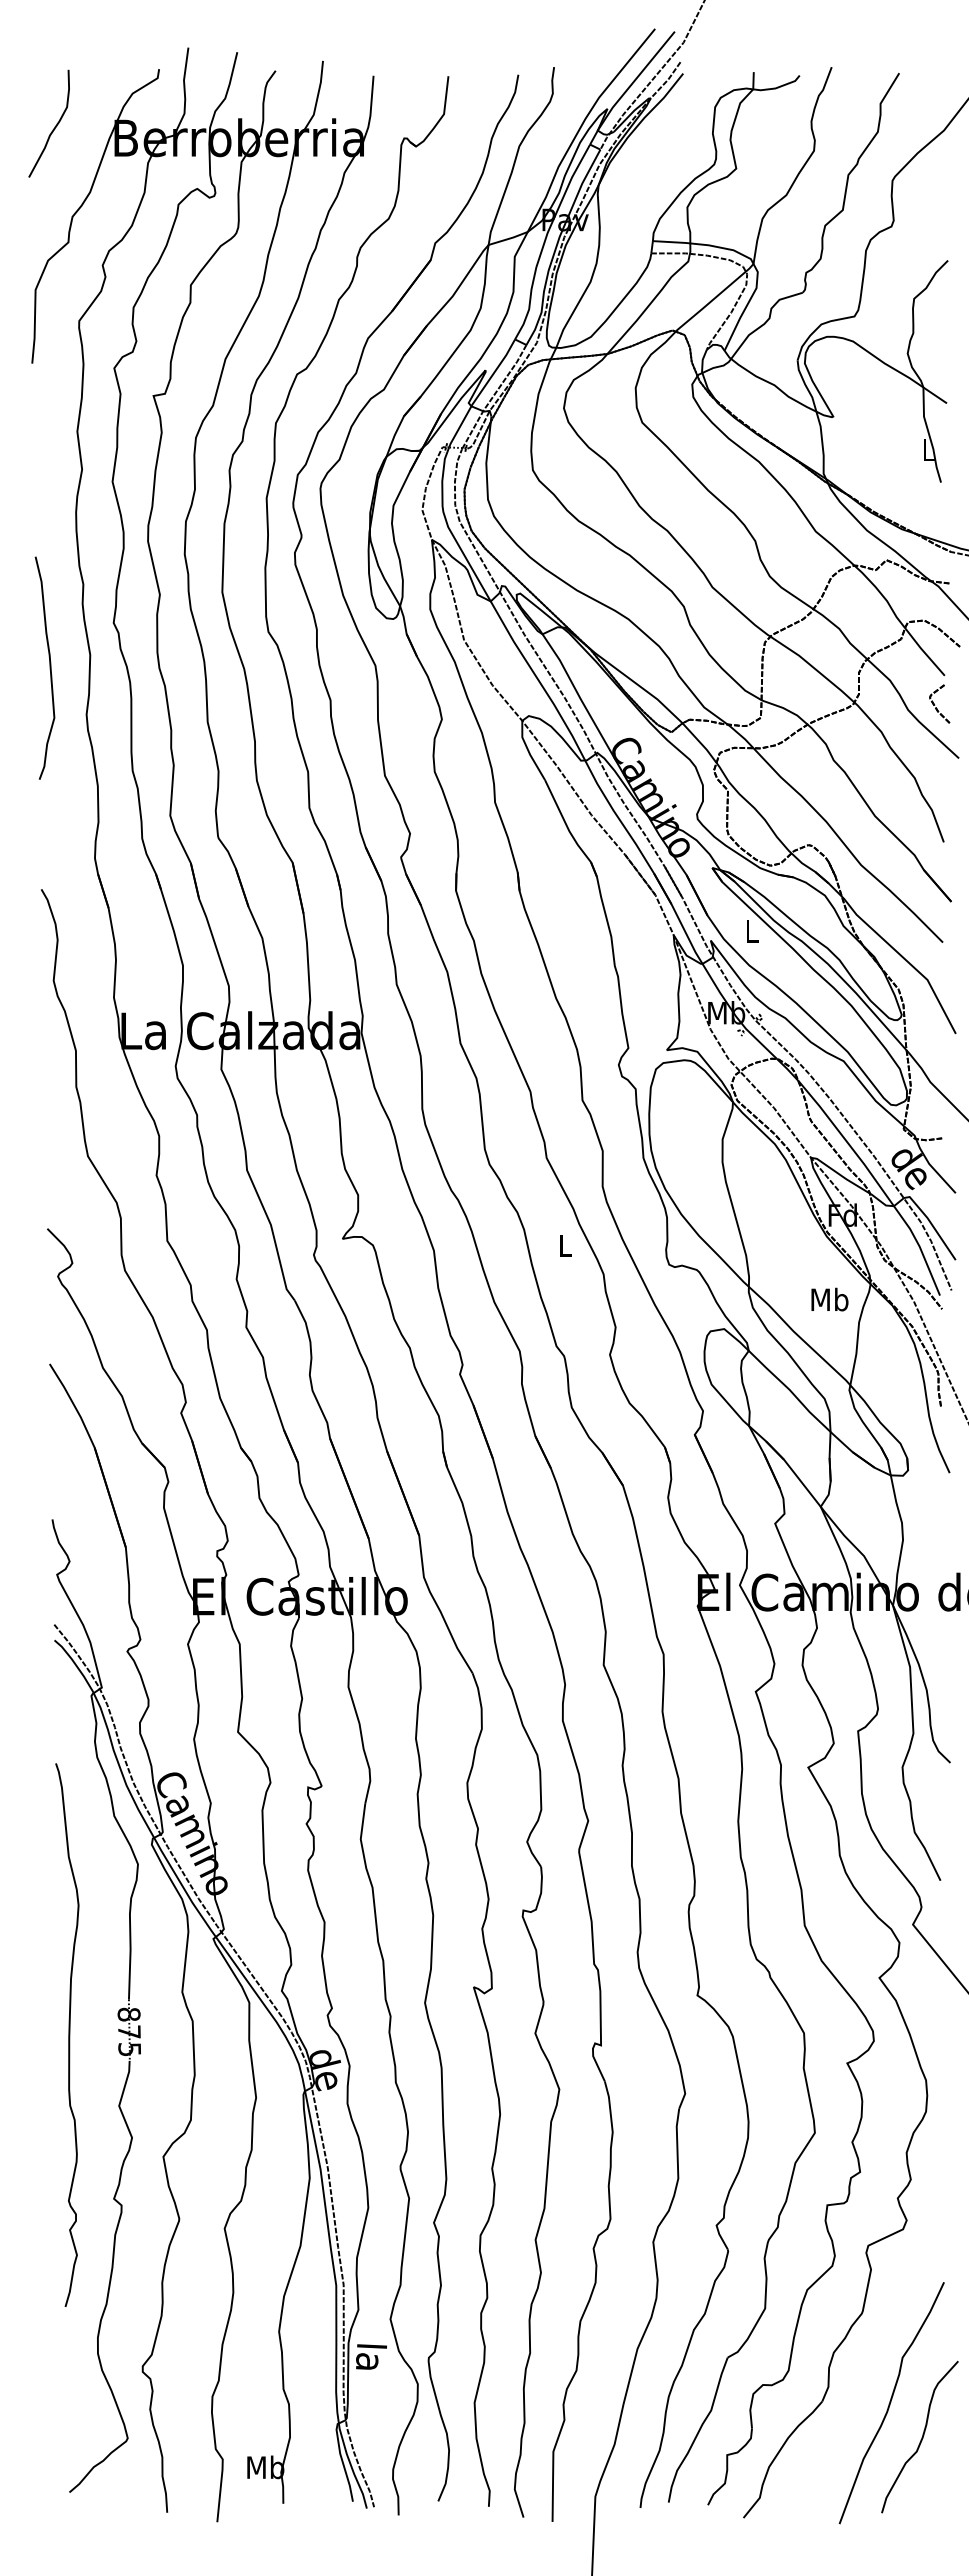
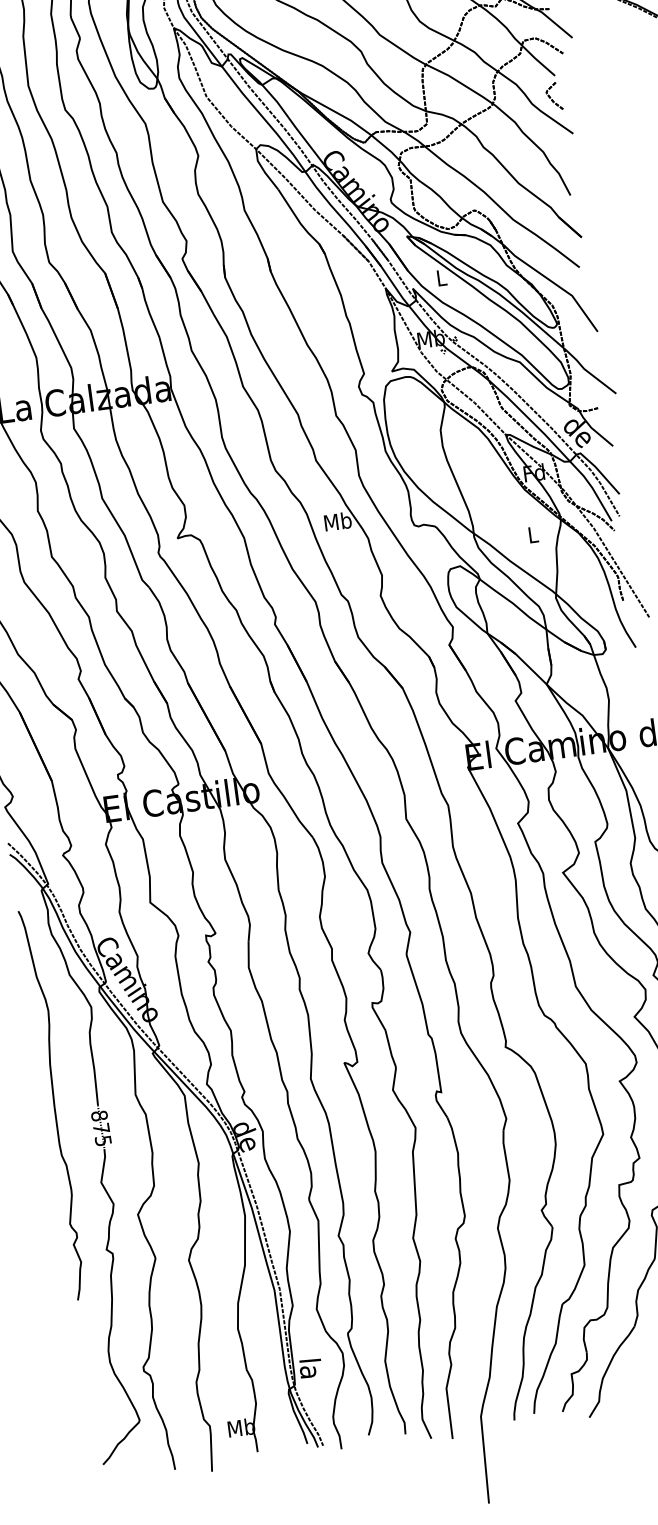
text: (565, 1245) -> (338, 521), L -> Mb
text: (829, 1299) -> (532, 534), Mb -> L
curve: (68, 2034) -> (53, 1104), moved
text: (371, 2356) -> (310, 1368), moved

